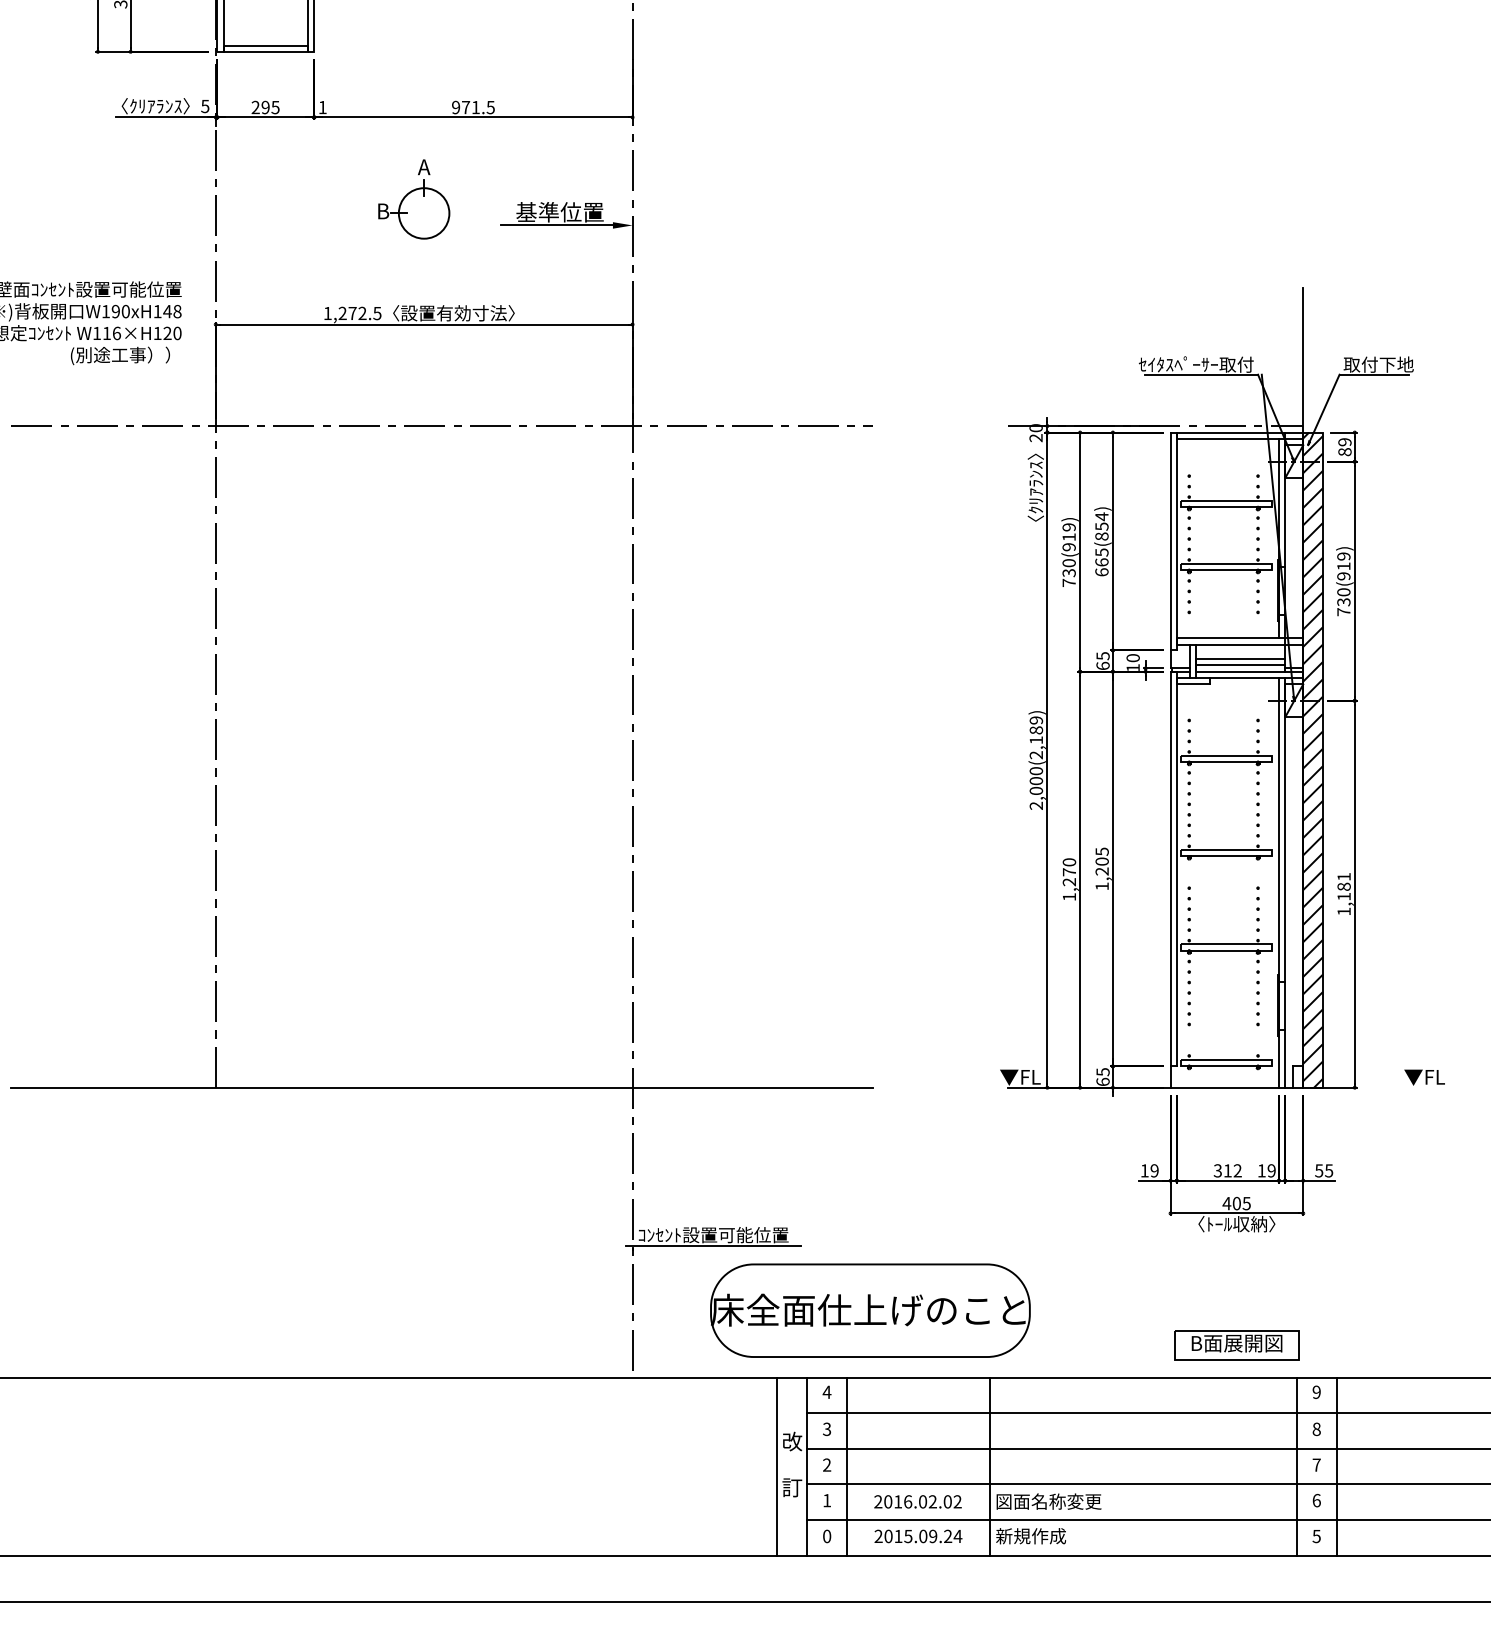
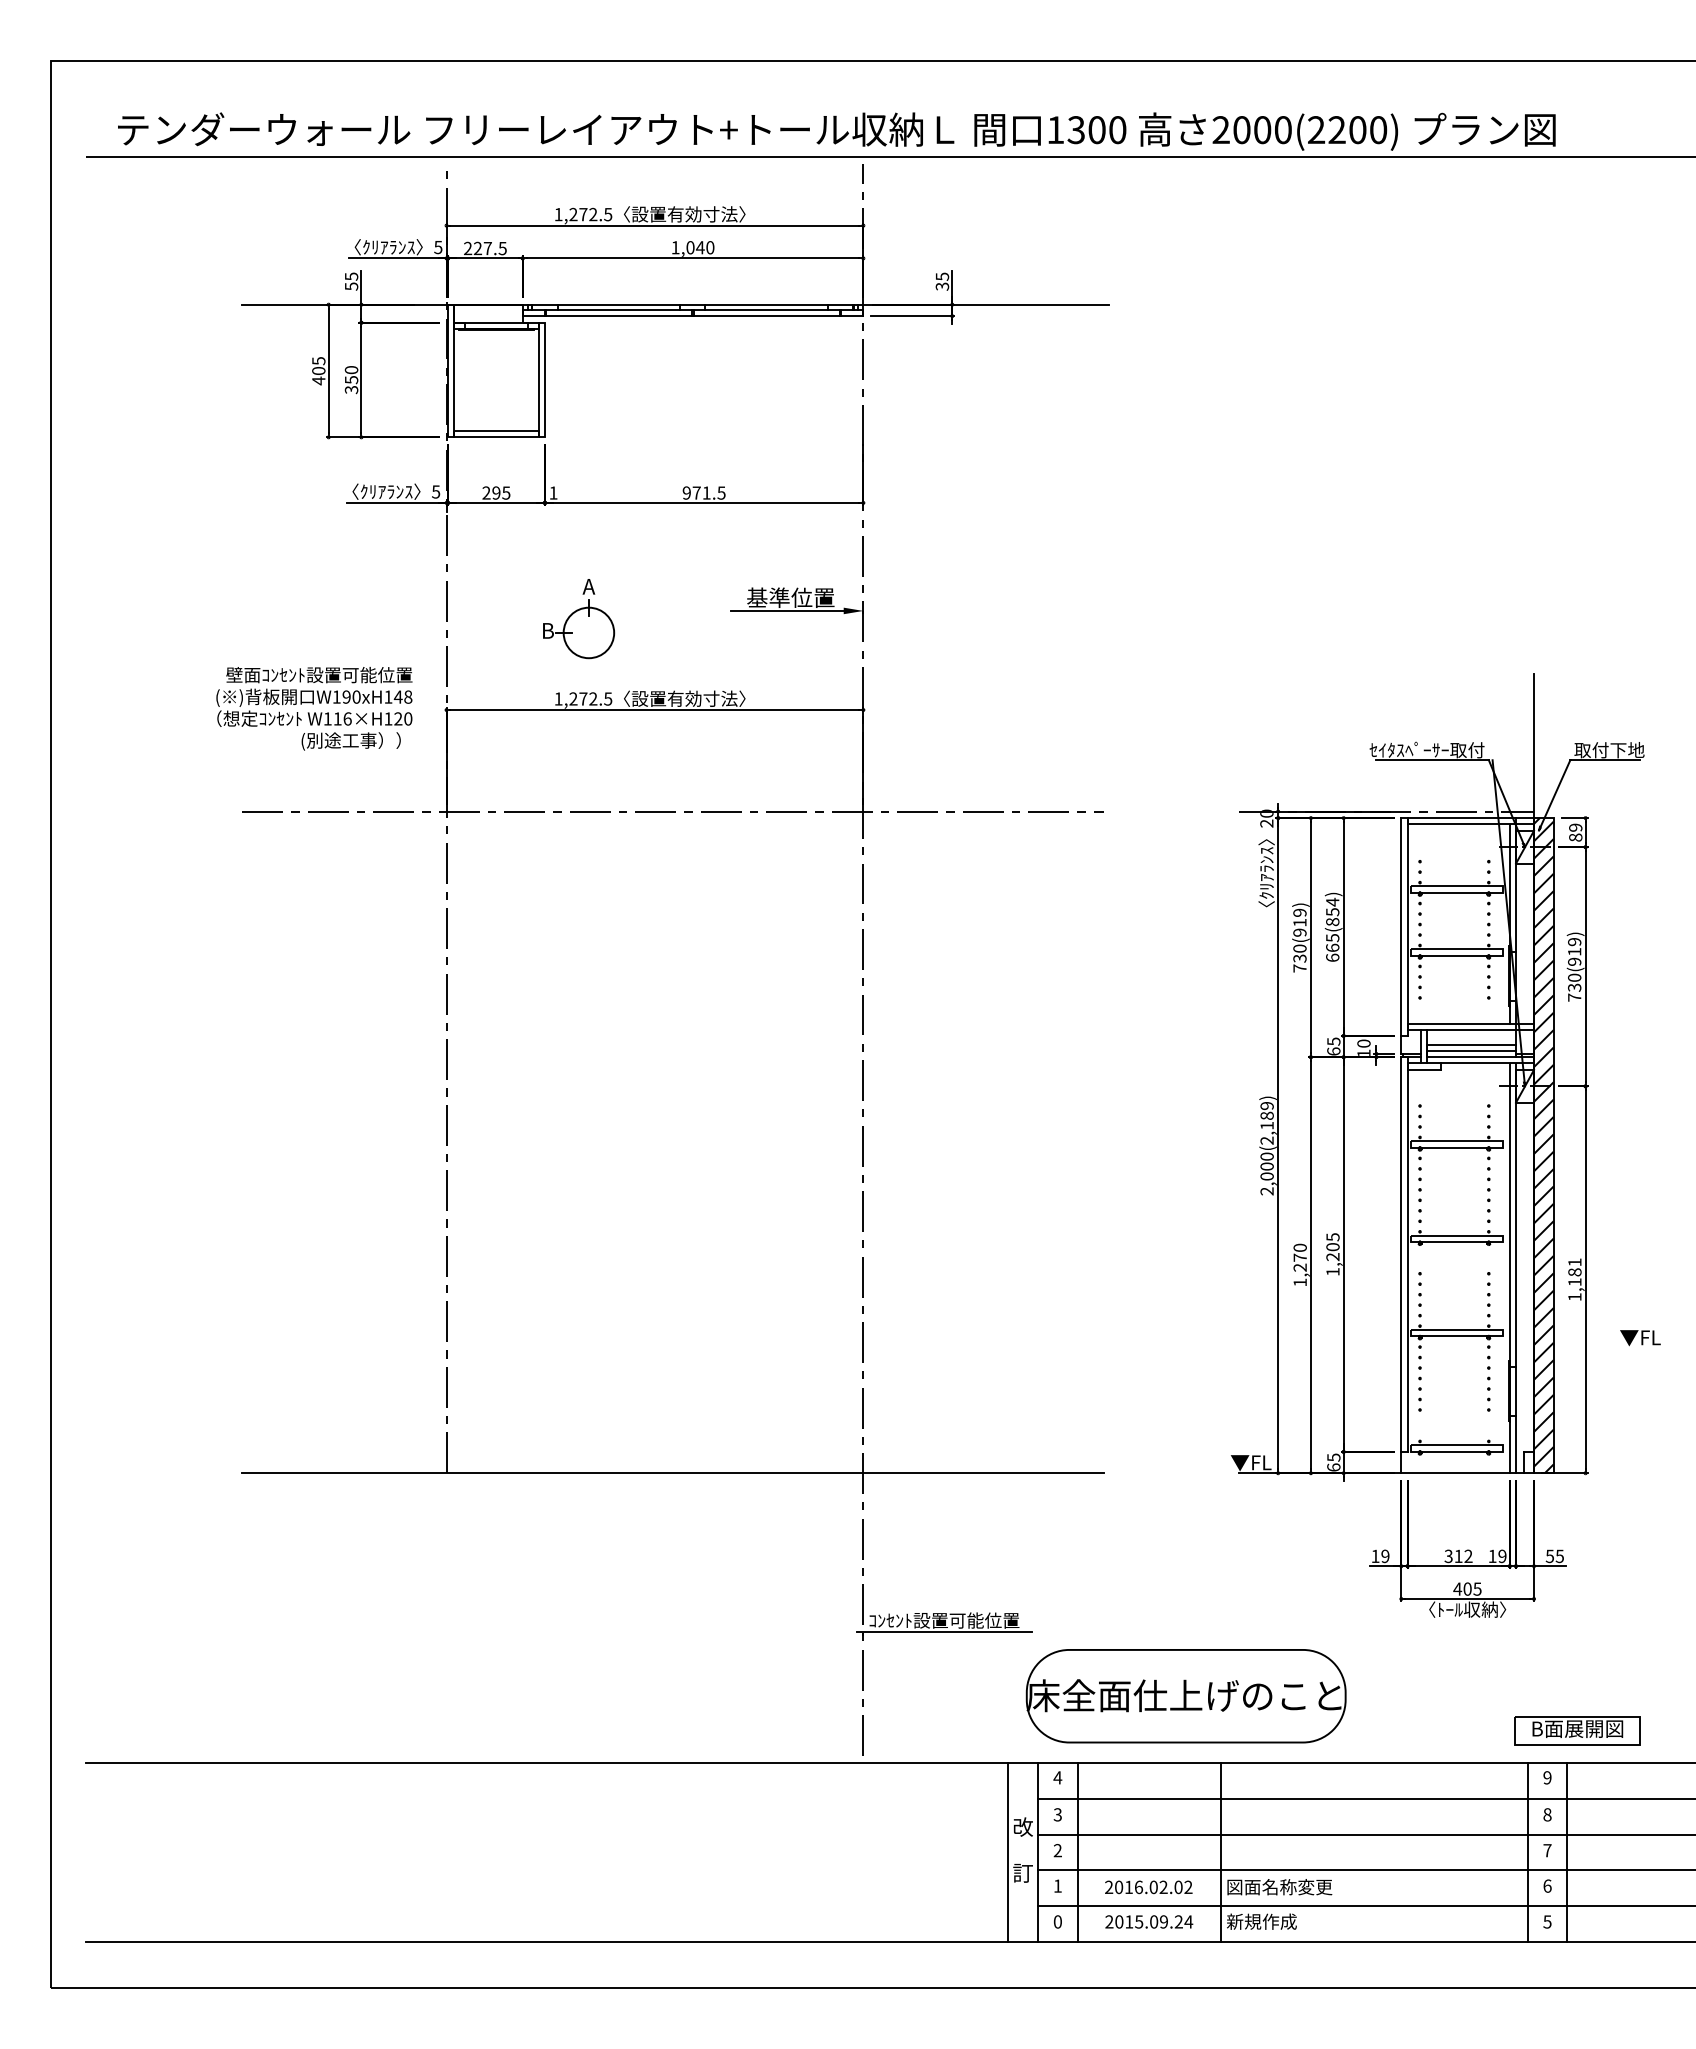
part: (414, 199) -> (579, 619), moved
text: (1424, 1077) -> (1640, 1338), moved
part: (869, 1310) -> (1185, 1696), moved
part: (1236, 1344) -> (1577, 1730), moved

